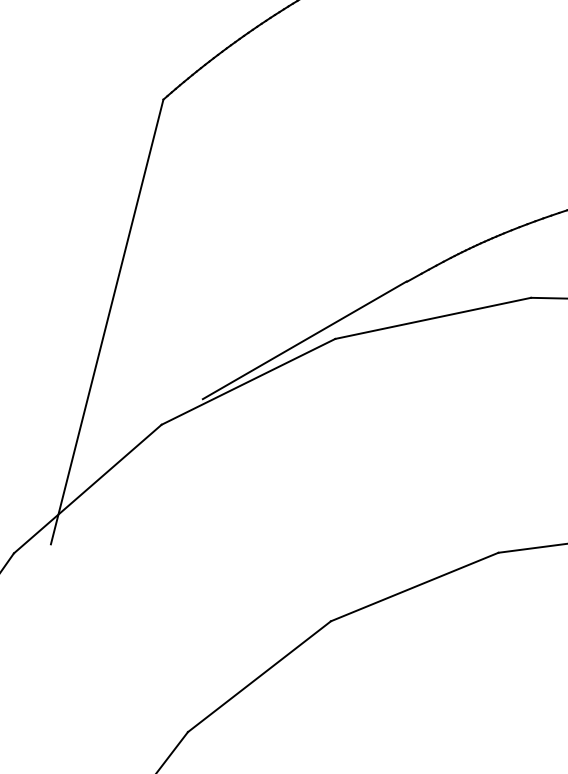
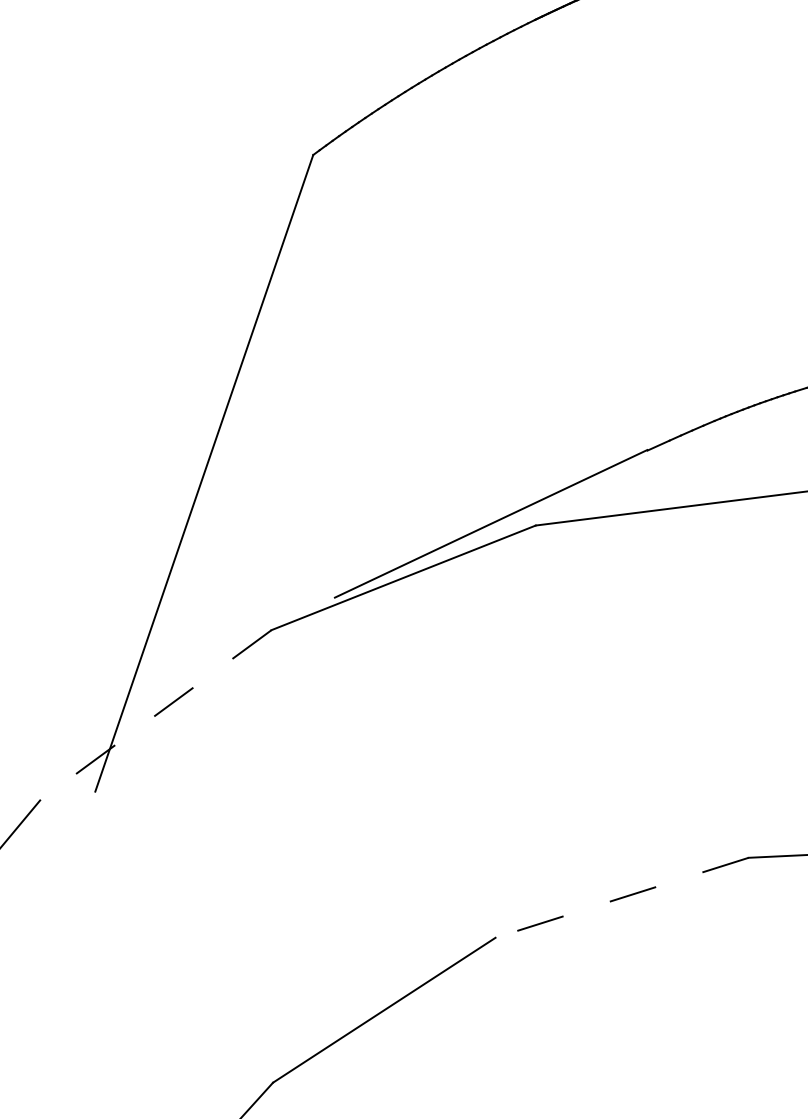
line: (87, 489) -> (155, 715), solid -> dashed
line: (414, 587) -> (621, 898), solid -> dashed

